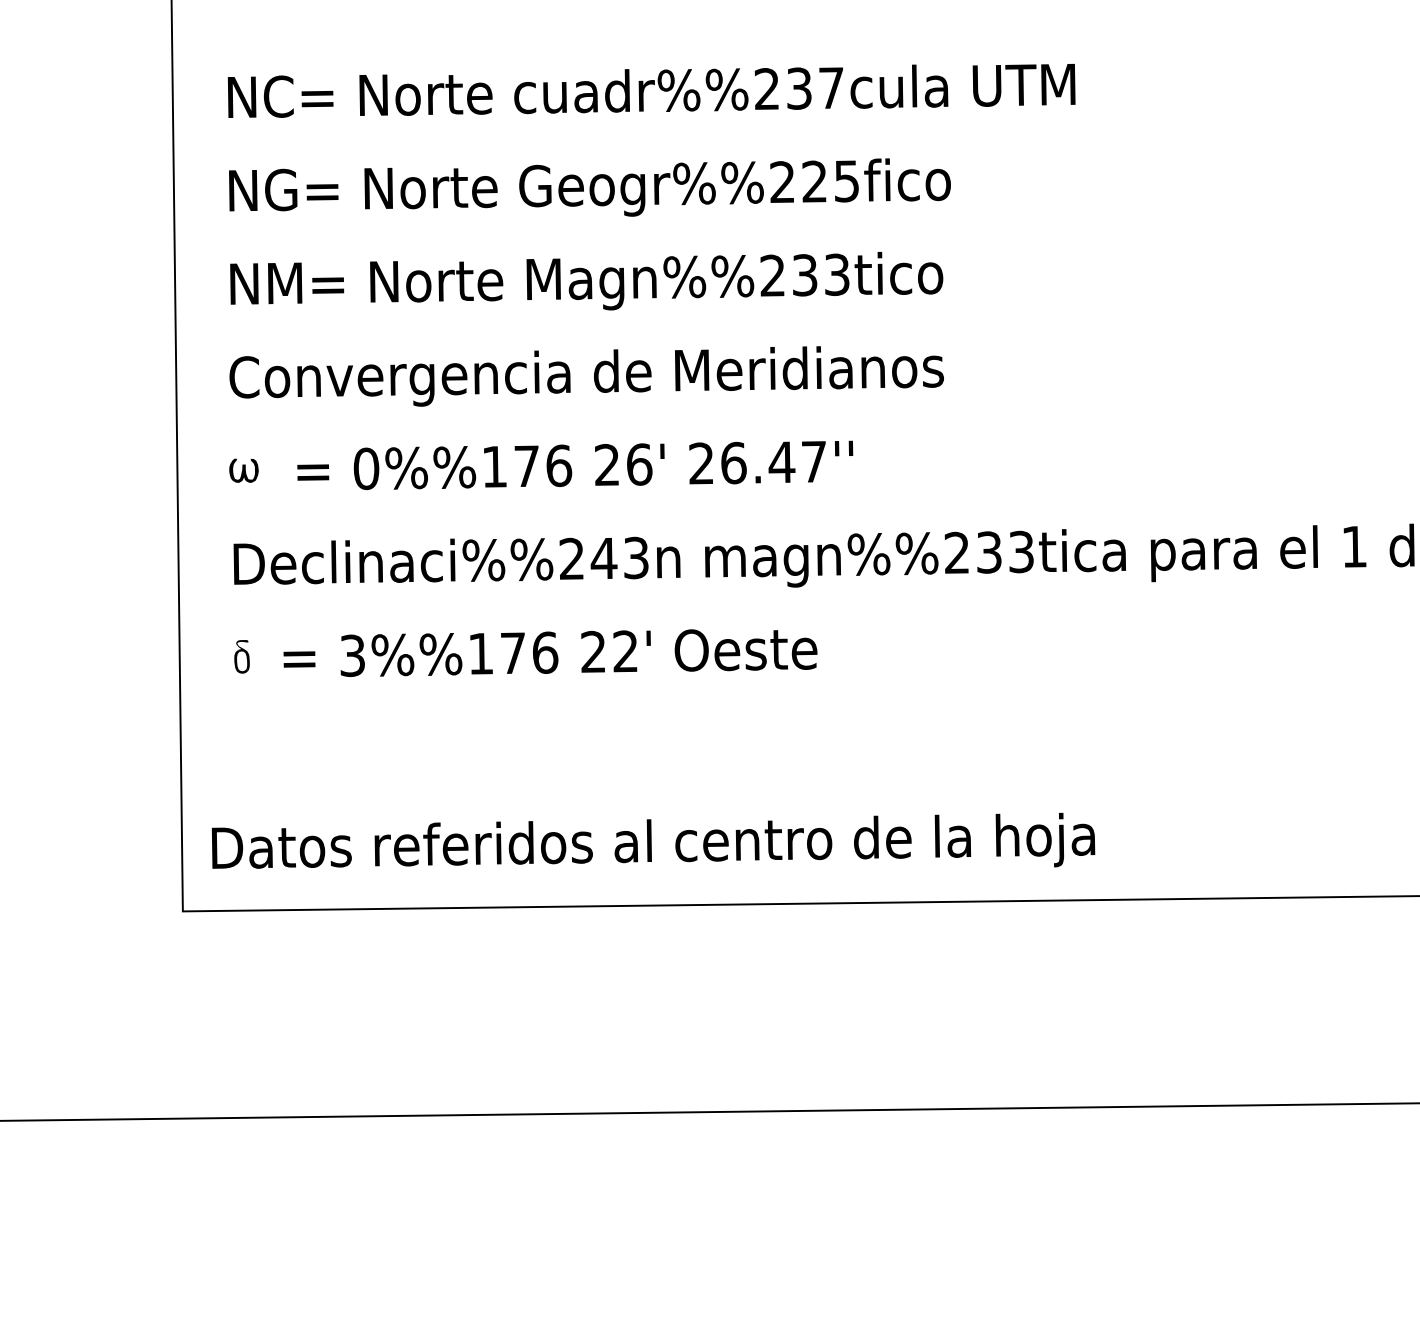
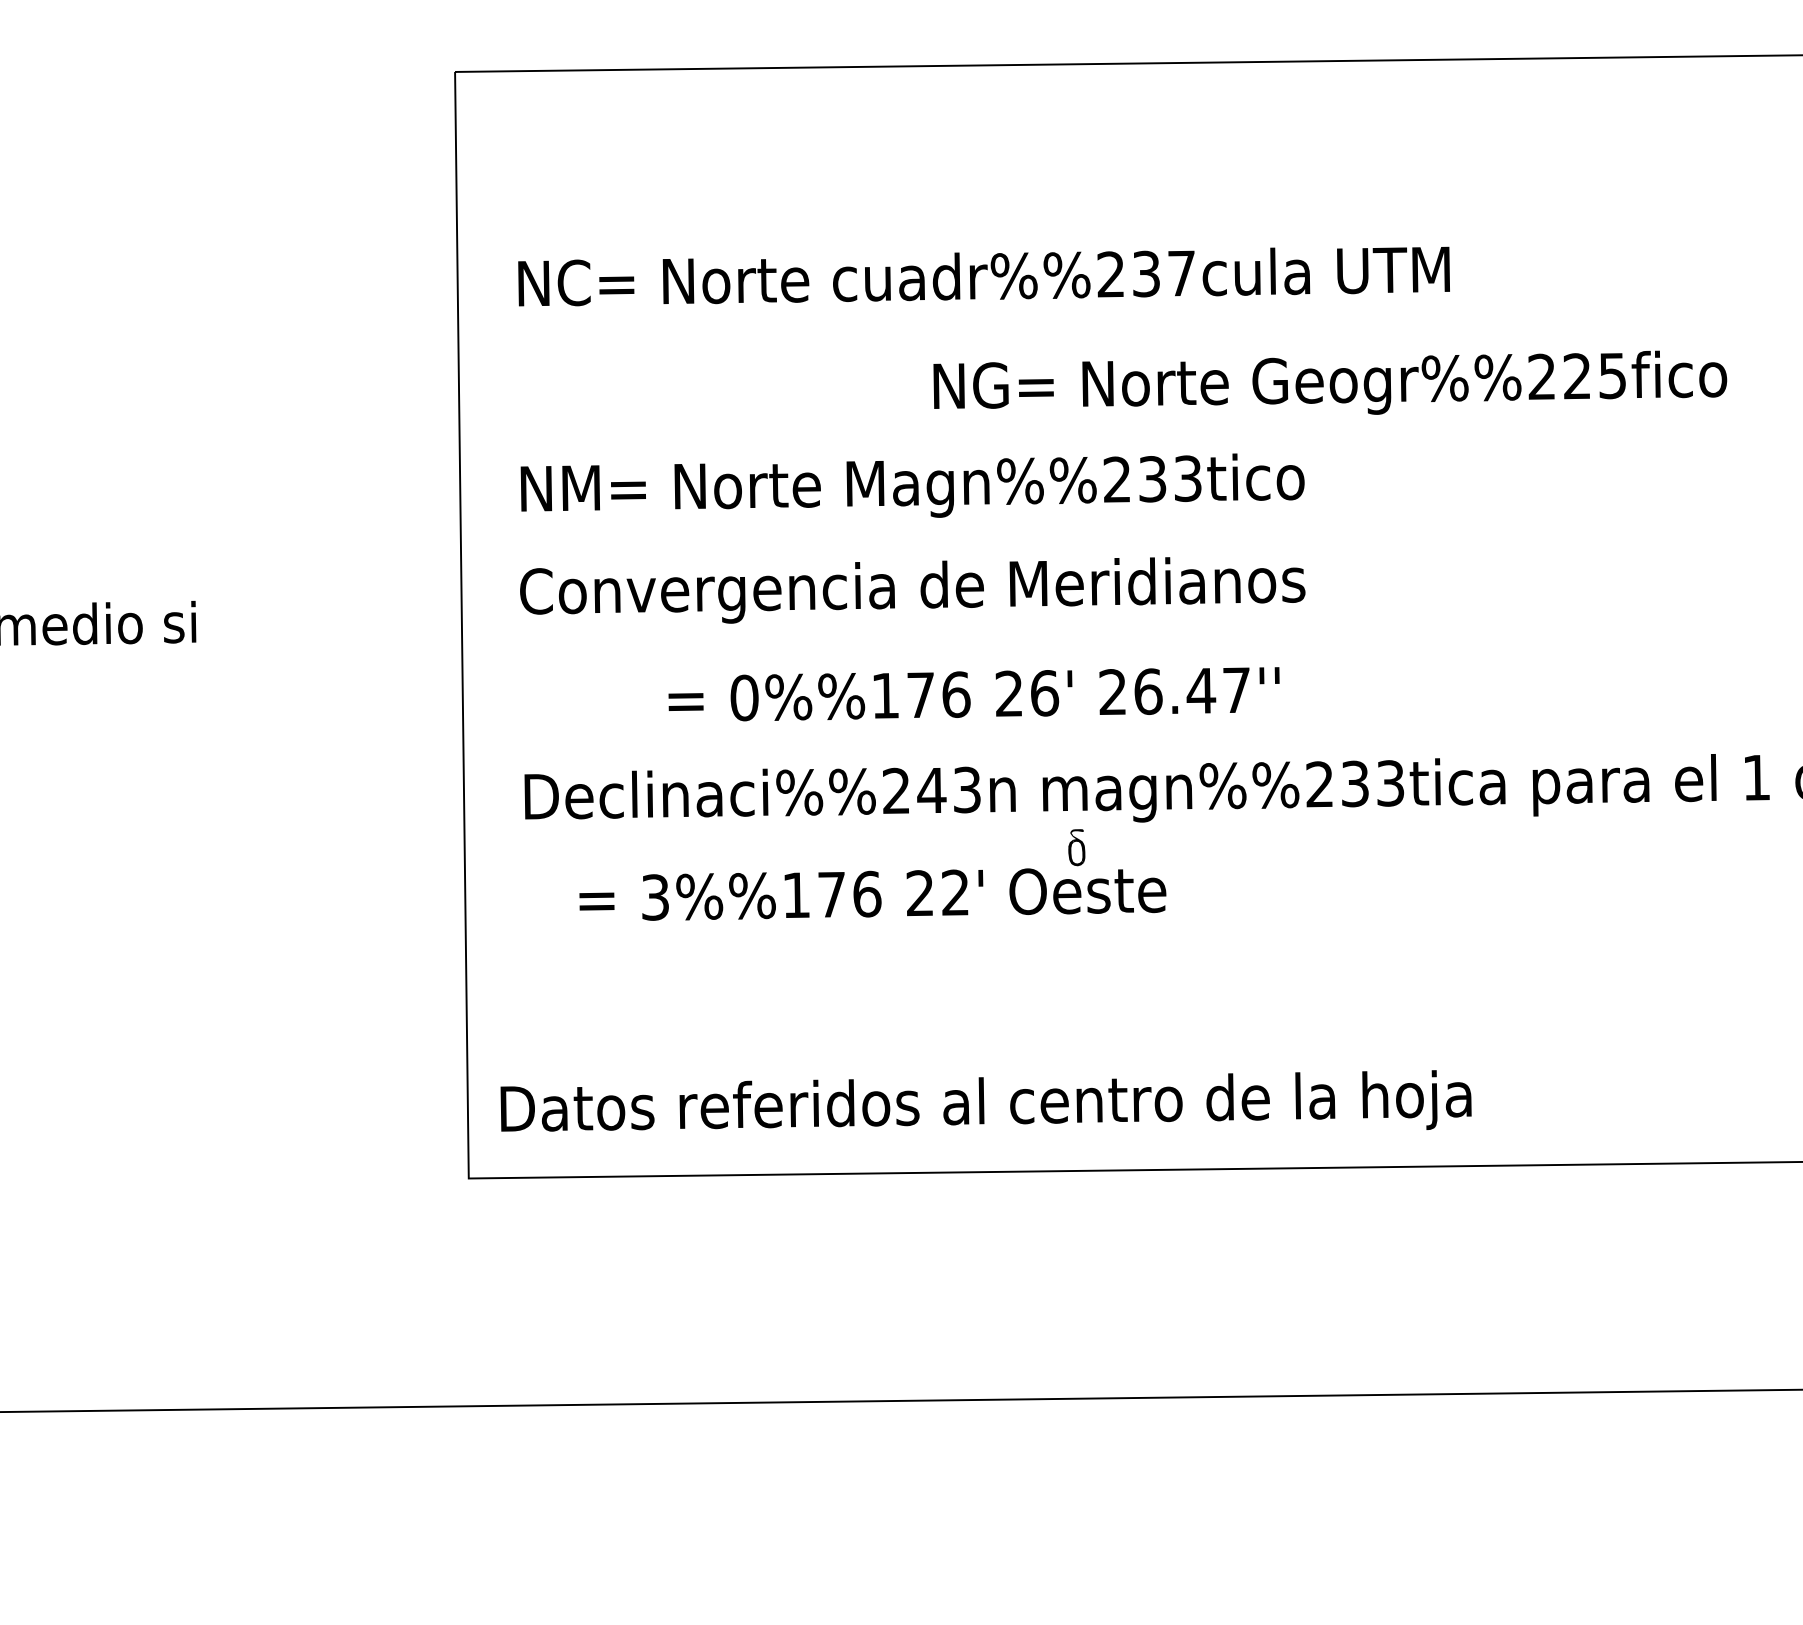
text: (590, 187) -> (1330, 382), moved
text: (574, 465) -> (973, 694), moved
fill: (243, 470) -> (535, 693), removed
part: (241, 656) -> (1076, 847), moved

